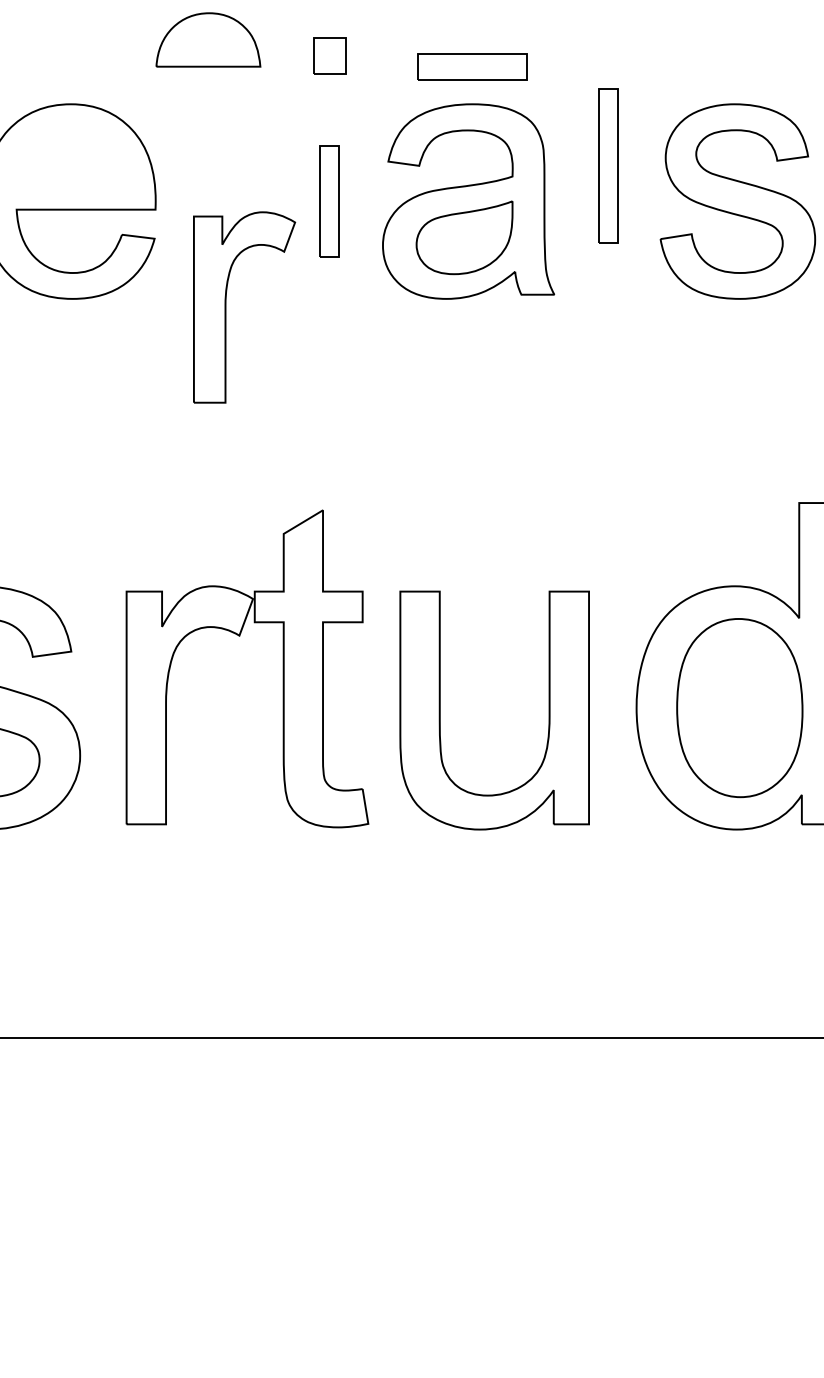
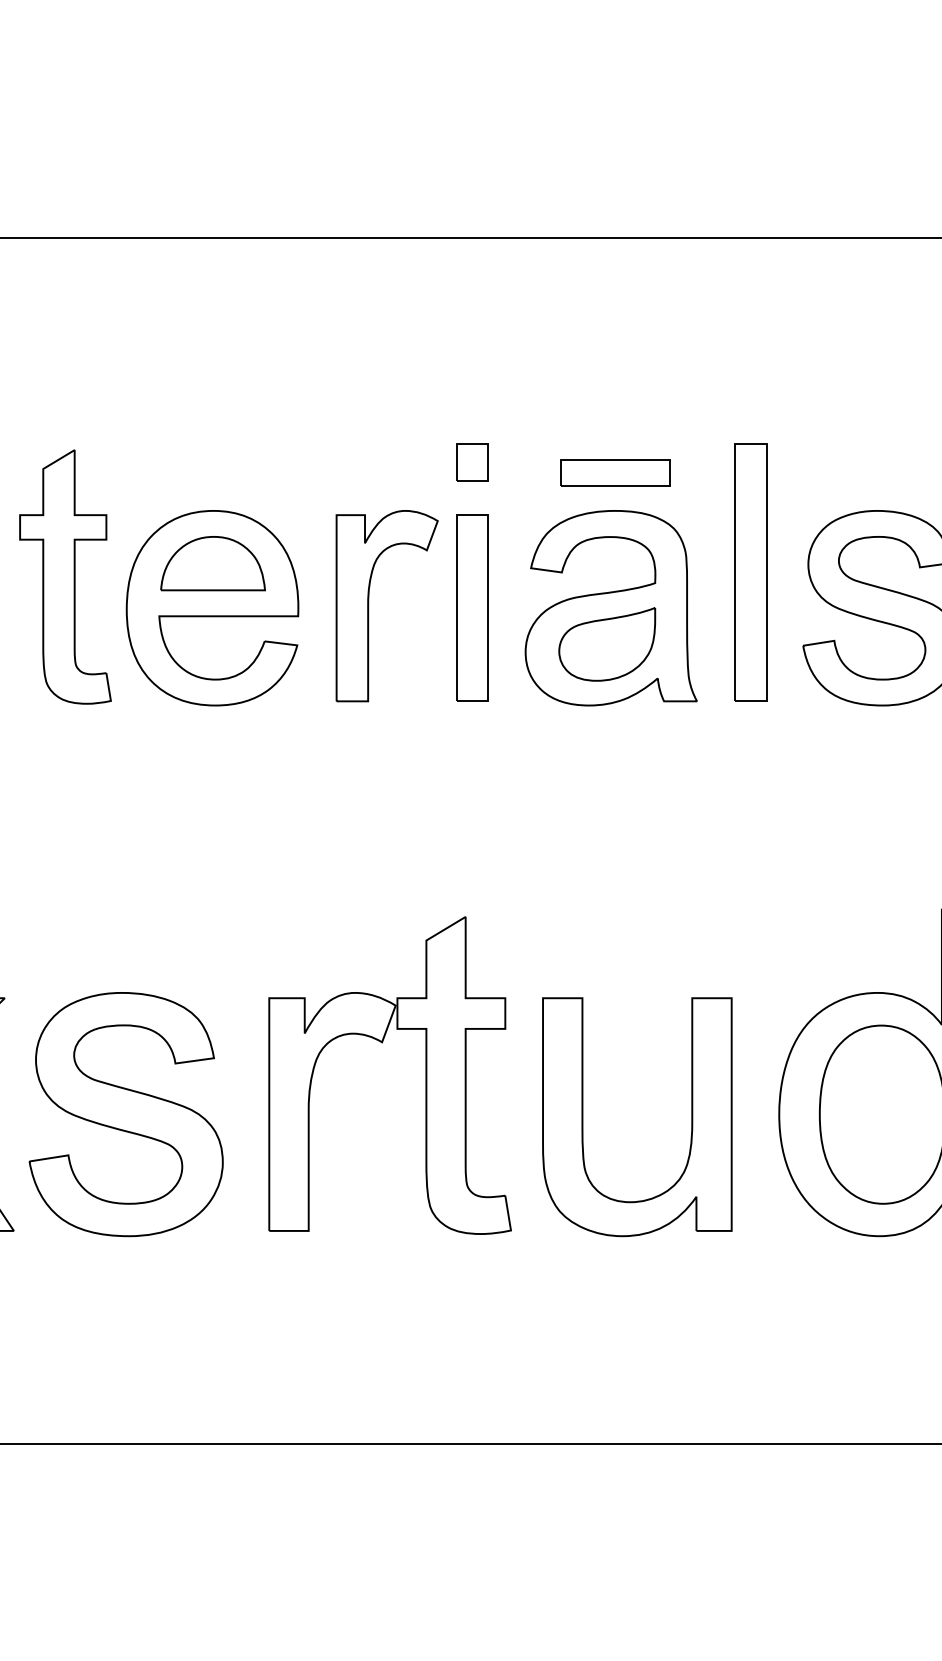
part: (207, 39) -> (212, 563), moved
part: (607, 165) -> (750, 572), size x1.67
part: (329, 200) -> (472, 607), size x1.67
part: (226, 307) -> (369, 606), moved

